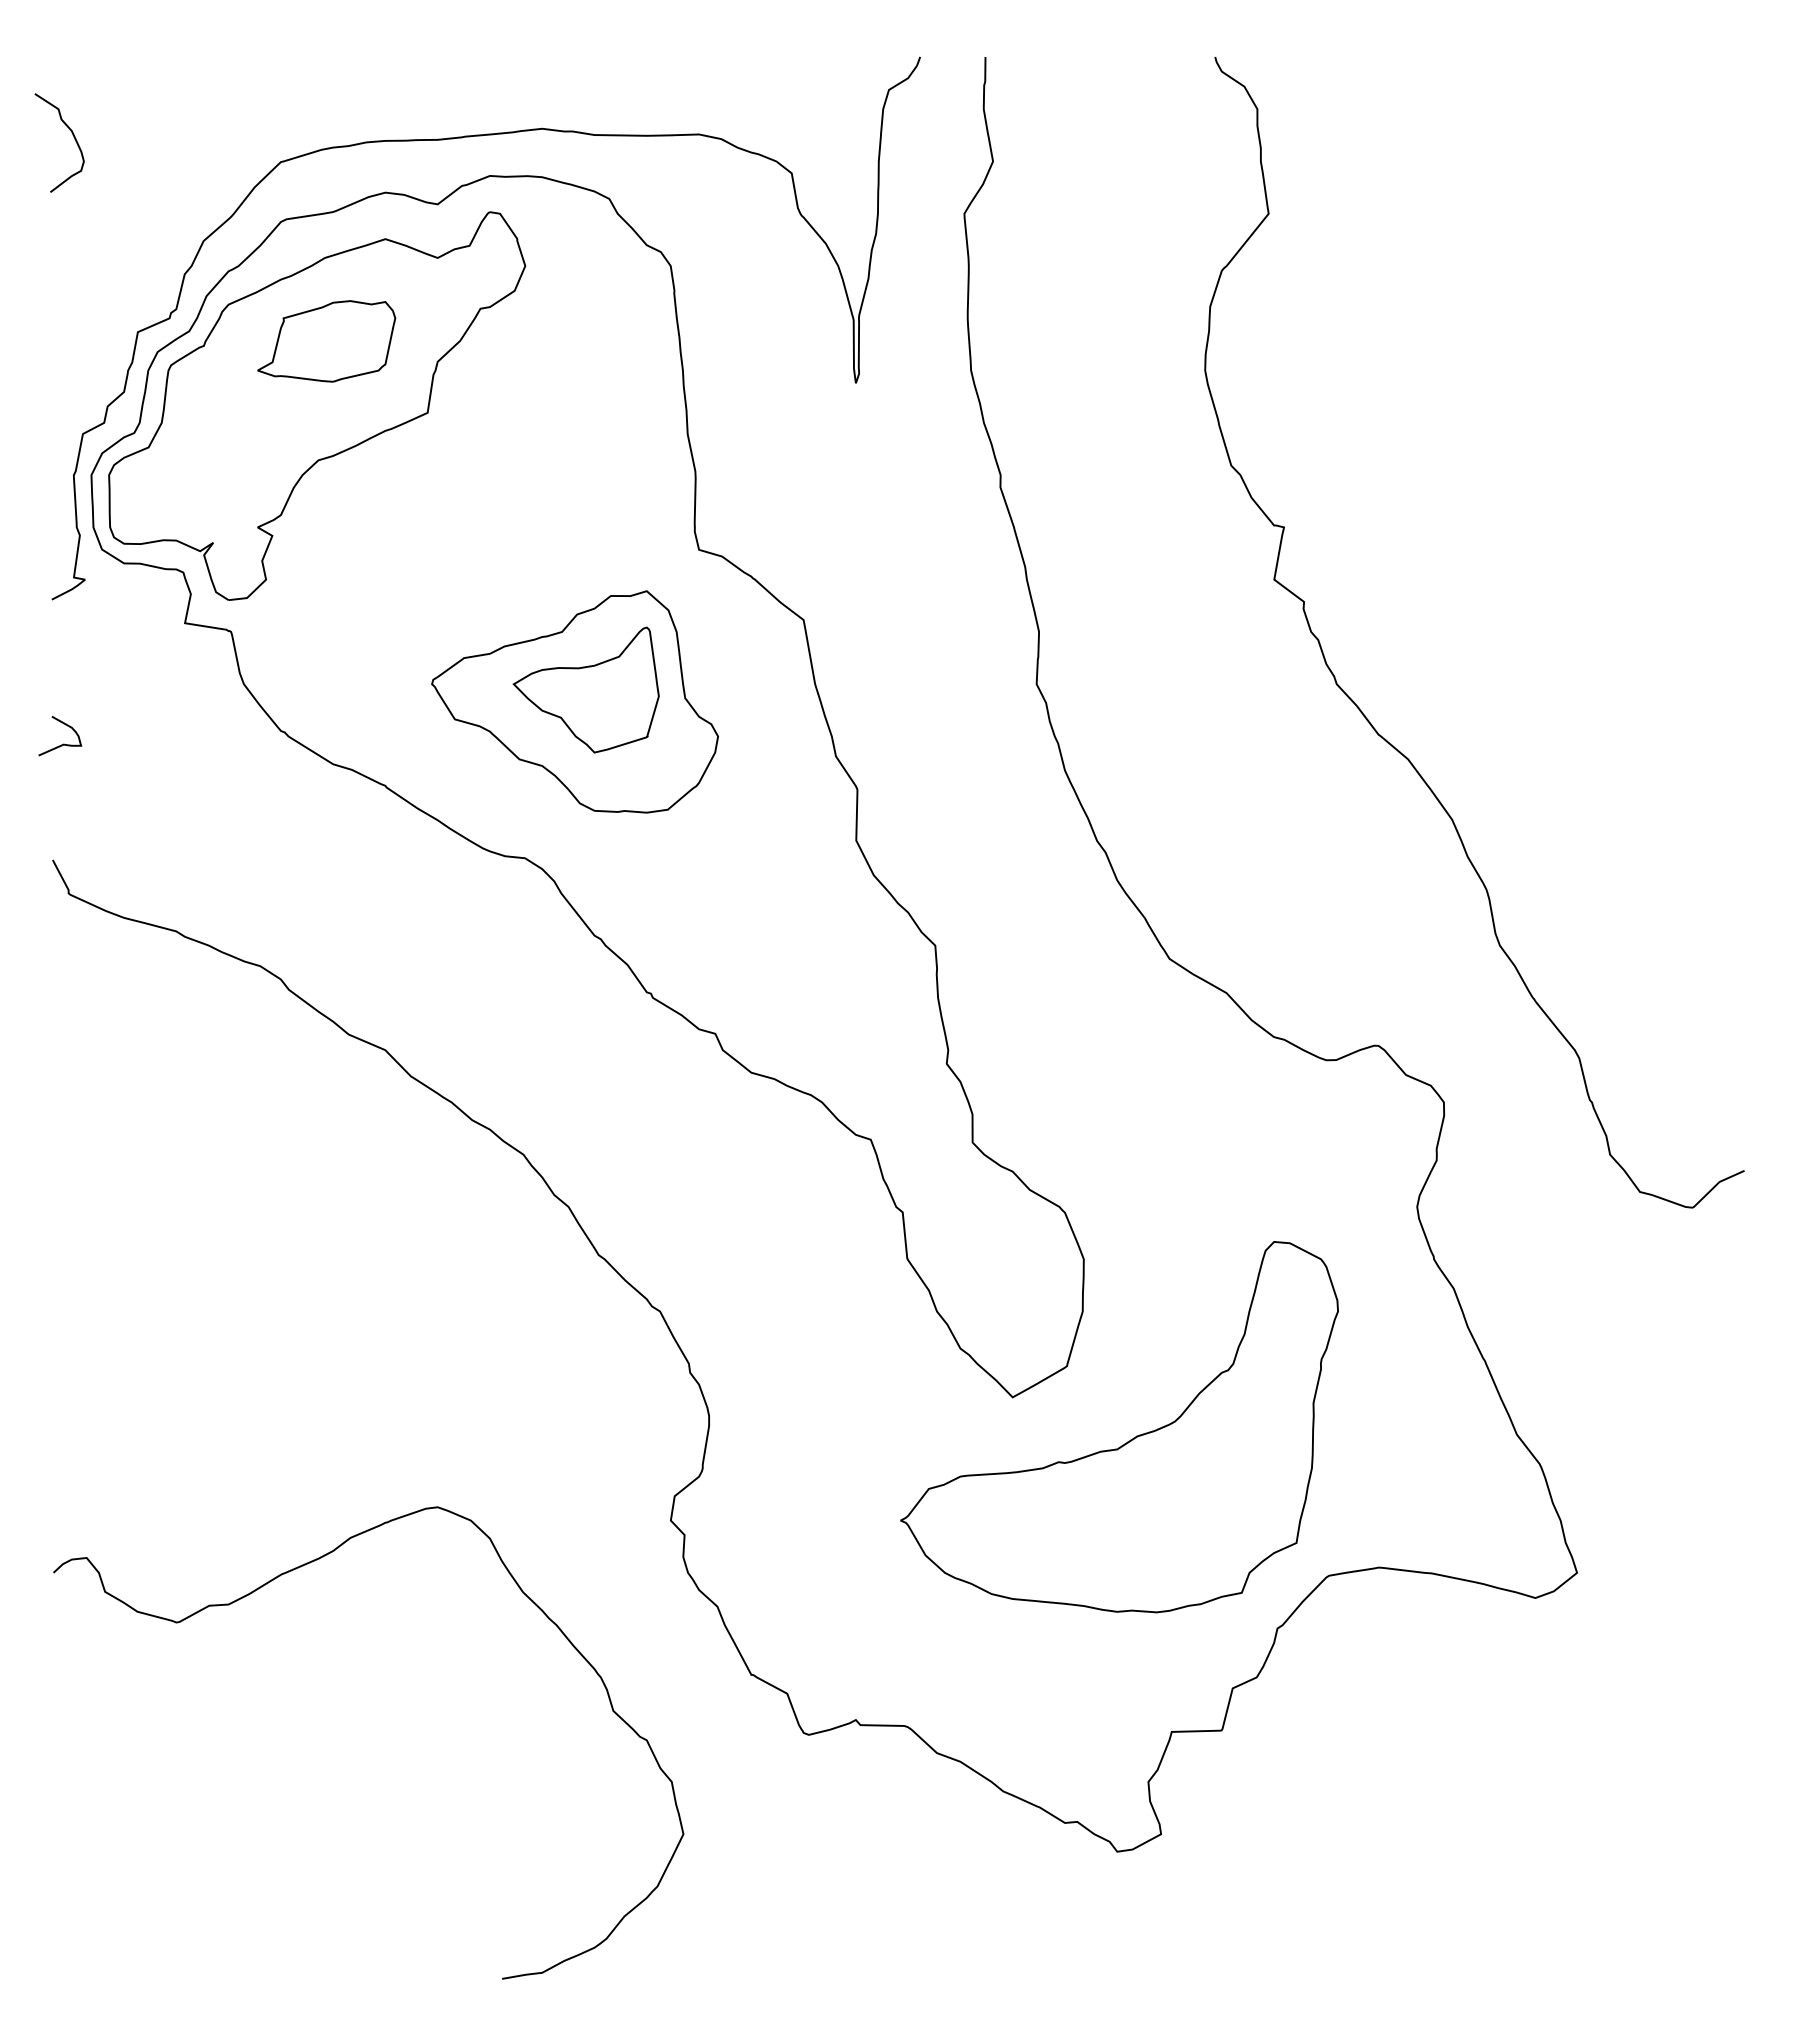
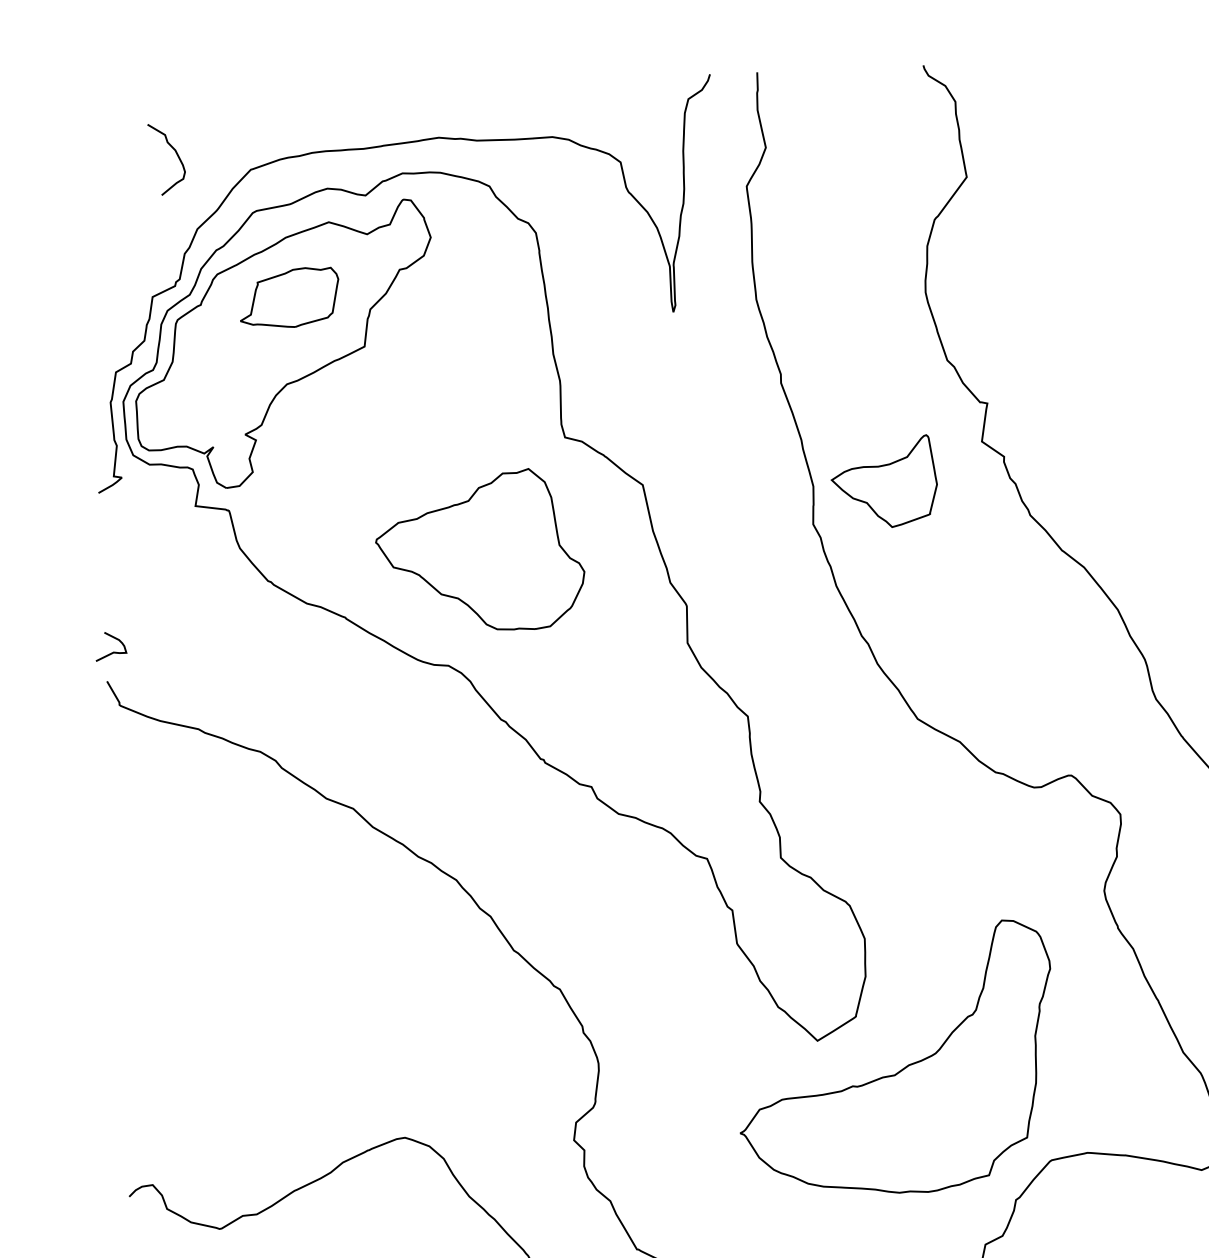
curve: (72, 135) -> (176, 153), moved
part: (585, 689) -> (883, 481), moved
curve: (63, 743) -> (113, 651), moved

